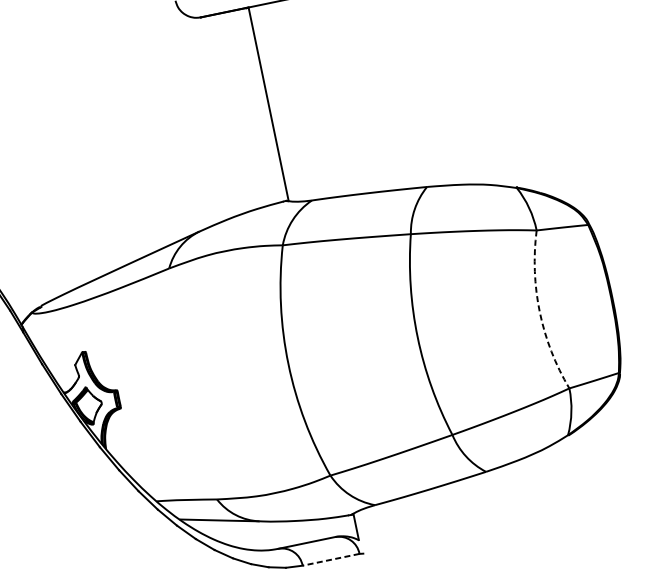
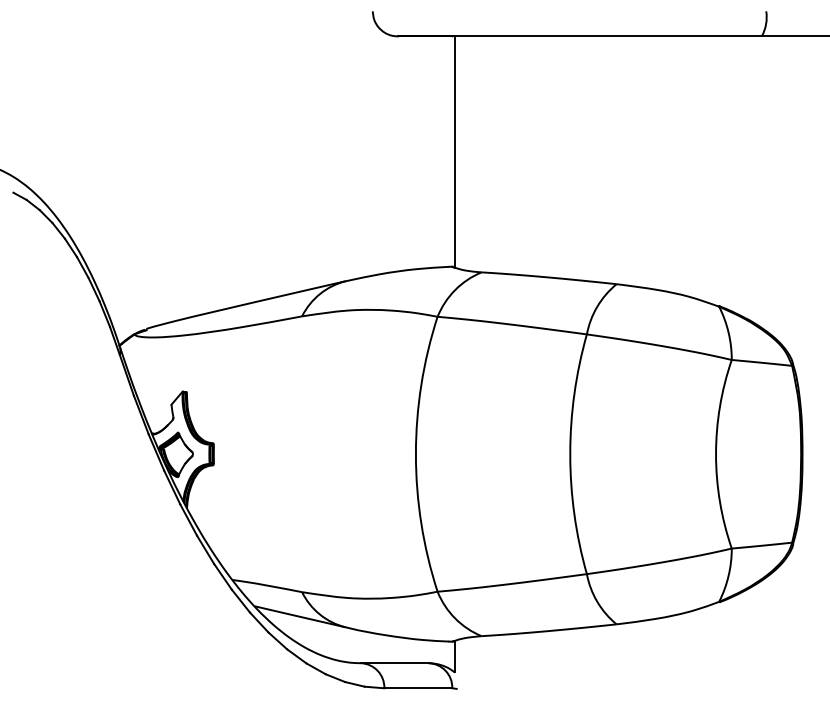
arc: (540, 312) -> (716, 454), dashed -> solid
line: (331, 559) -> (418, 688), dashed -> solid

